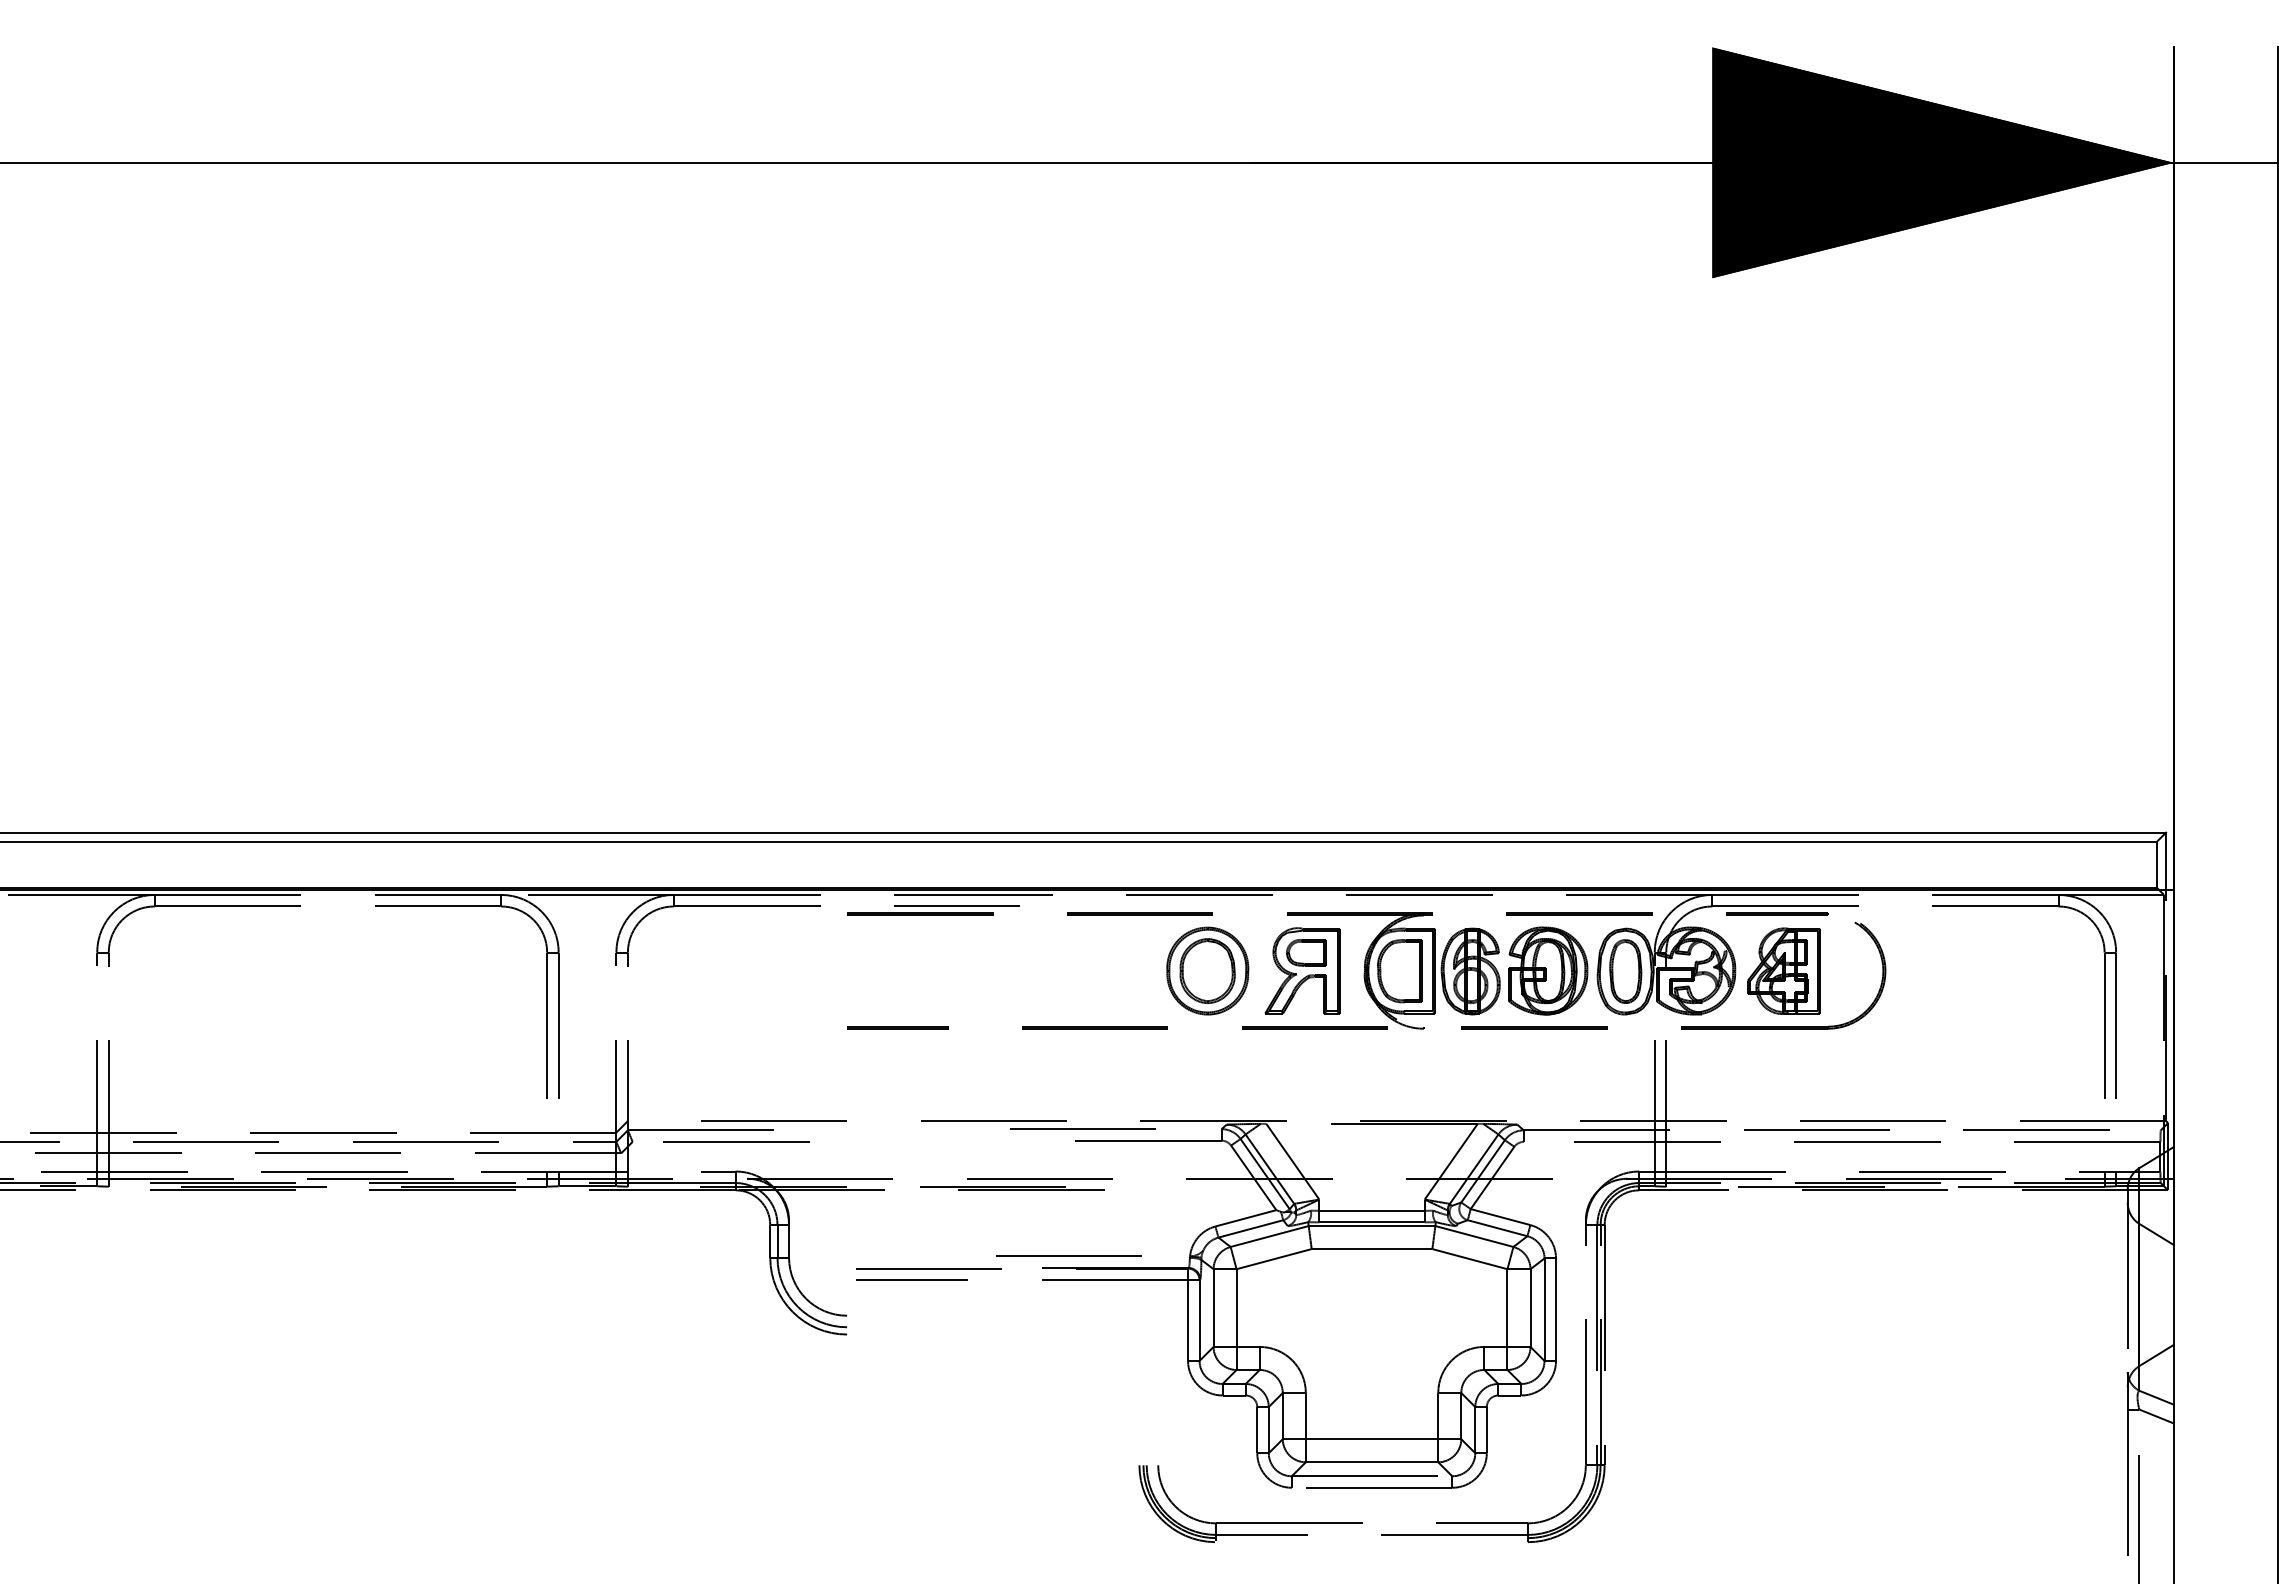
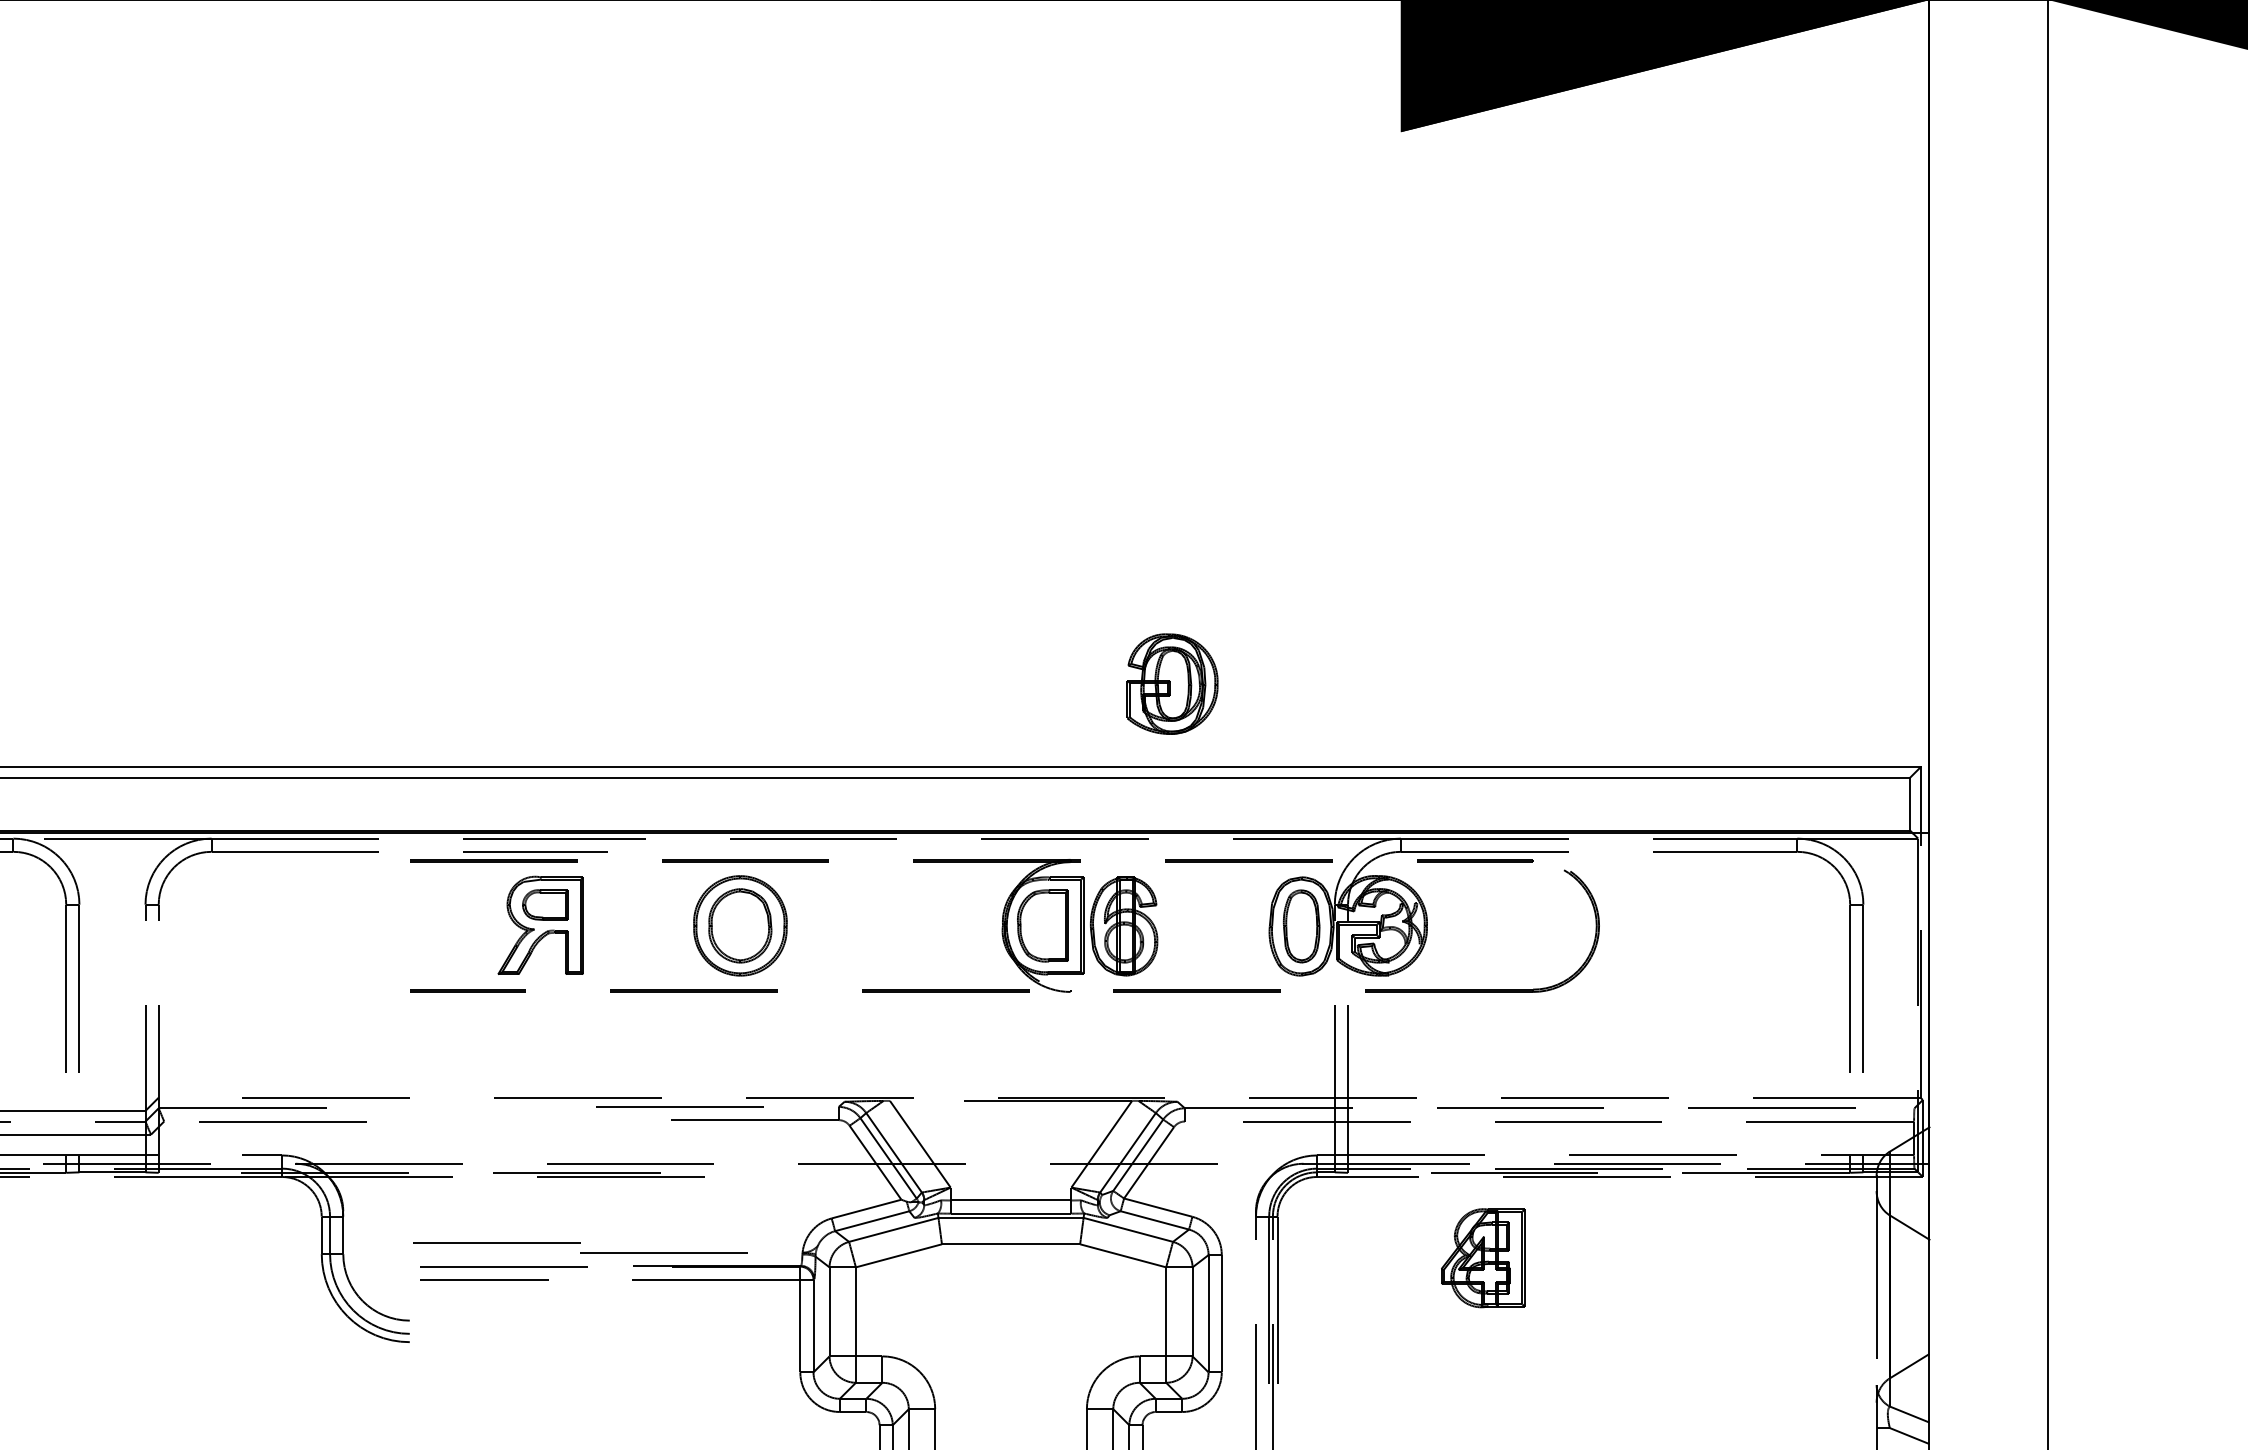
part: (1207, 970) -> (740, 925), moved
part: (1302, 970) -> (540, 925), moved
part: (1548, 970) -> (1173, 683), moved
part: (1783, 970) -> (1482, 1257), moved
line: (923, 1247) -> (497, 1242), added

